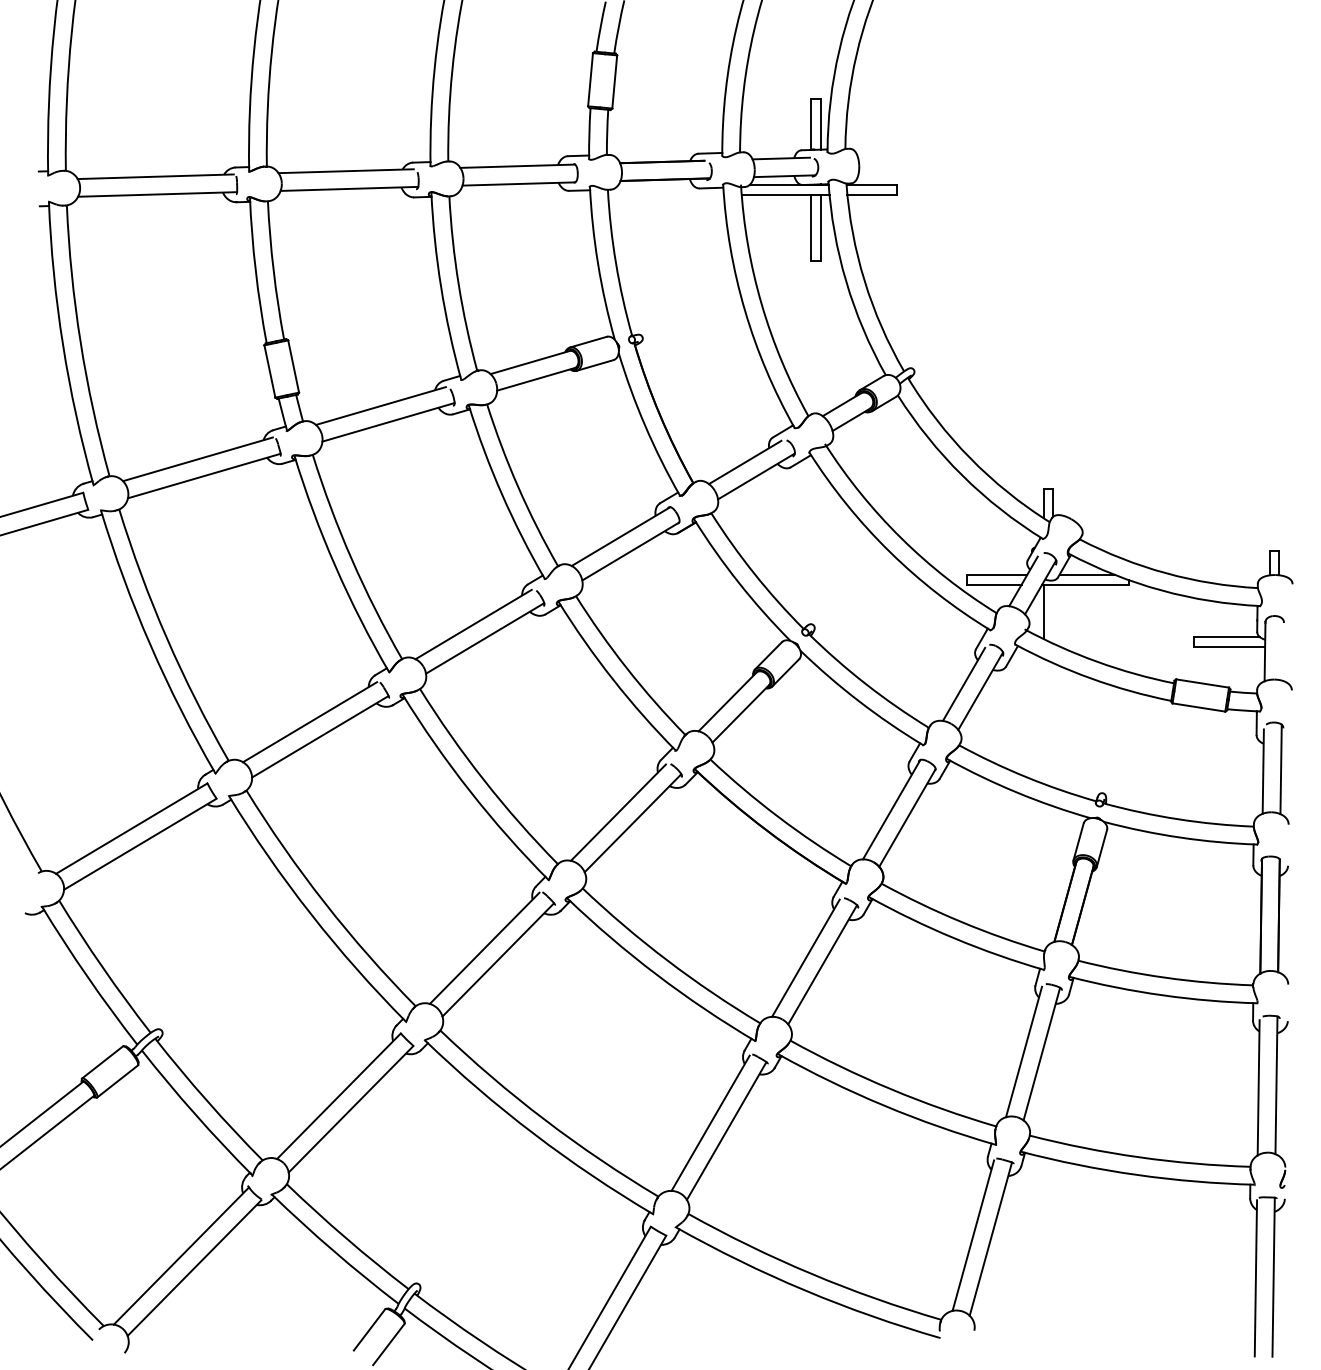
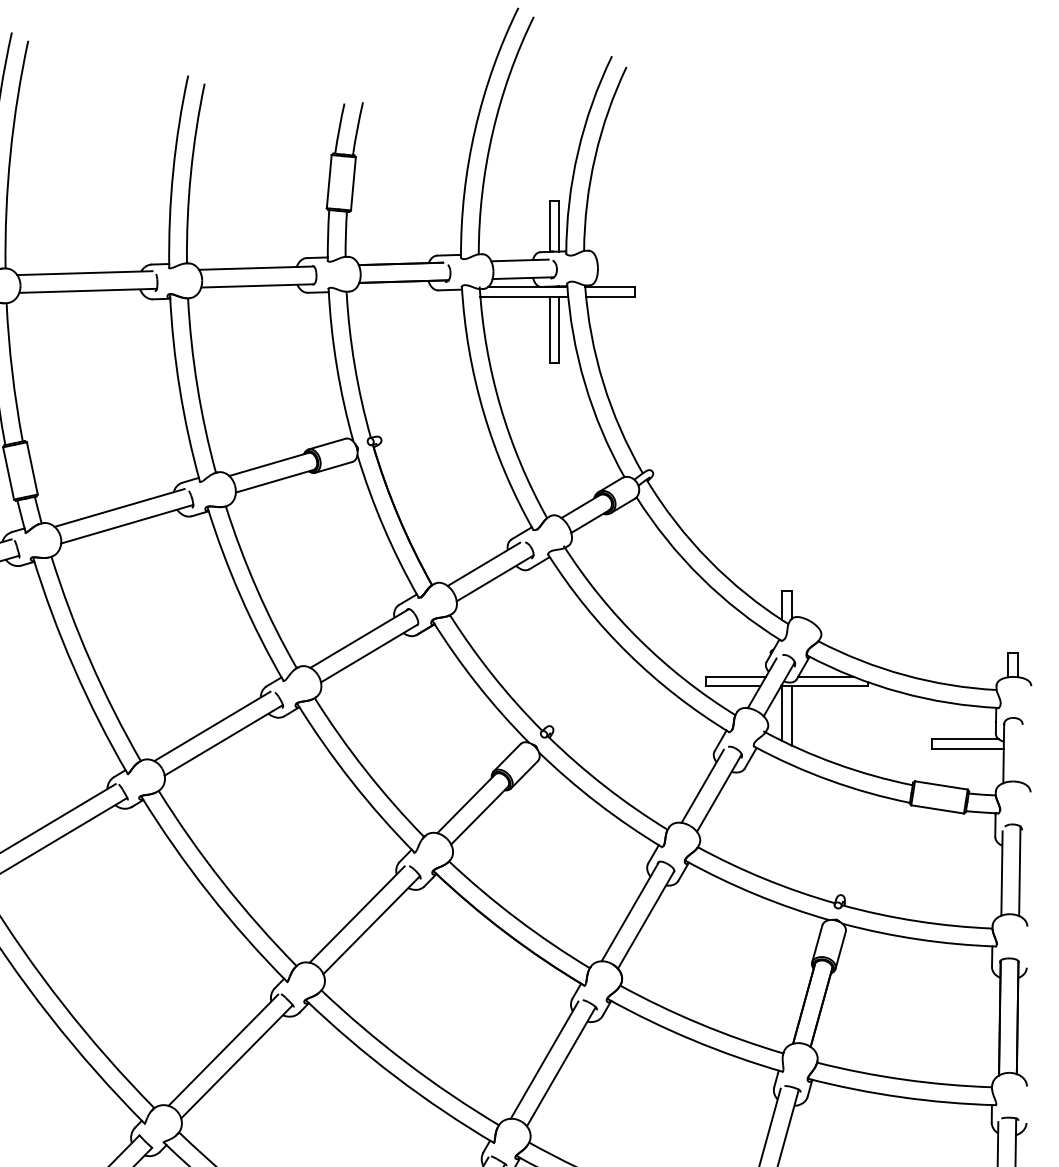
line: (1053, 613) -> (792, 715), added

